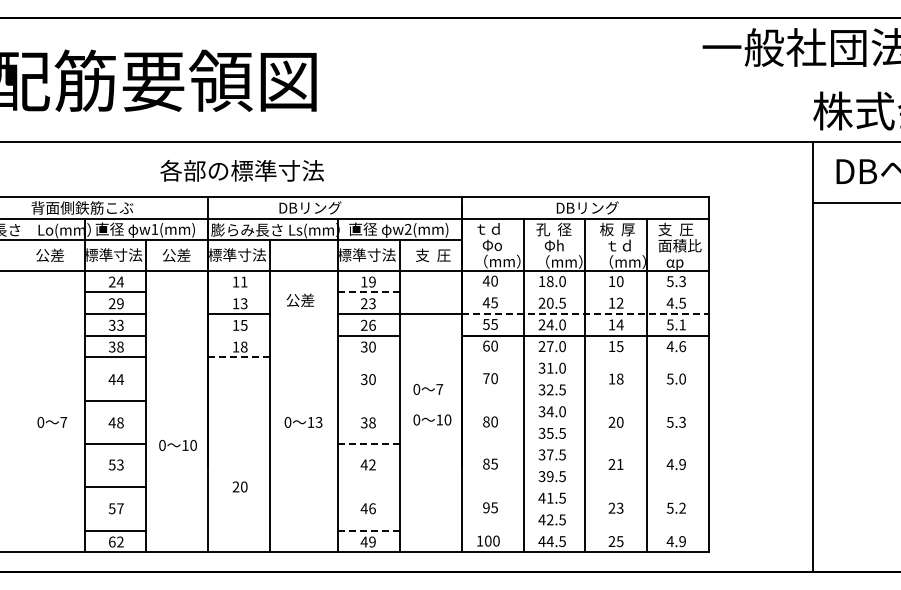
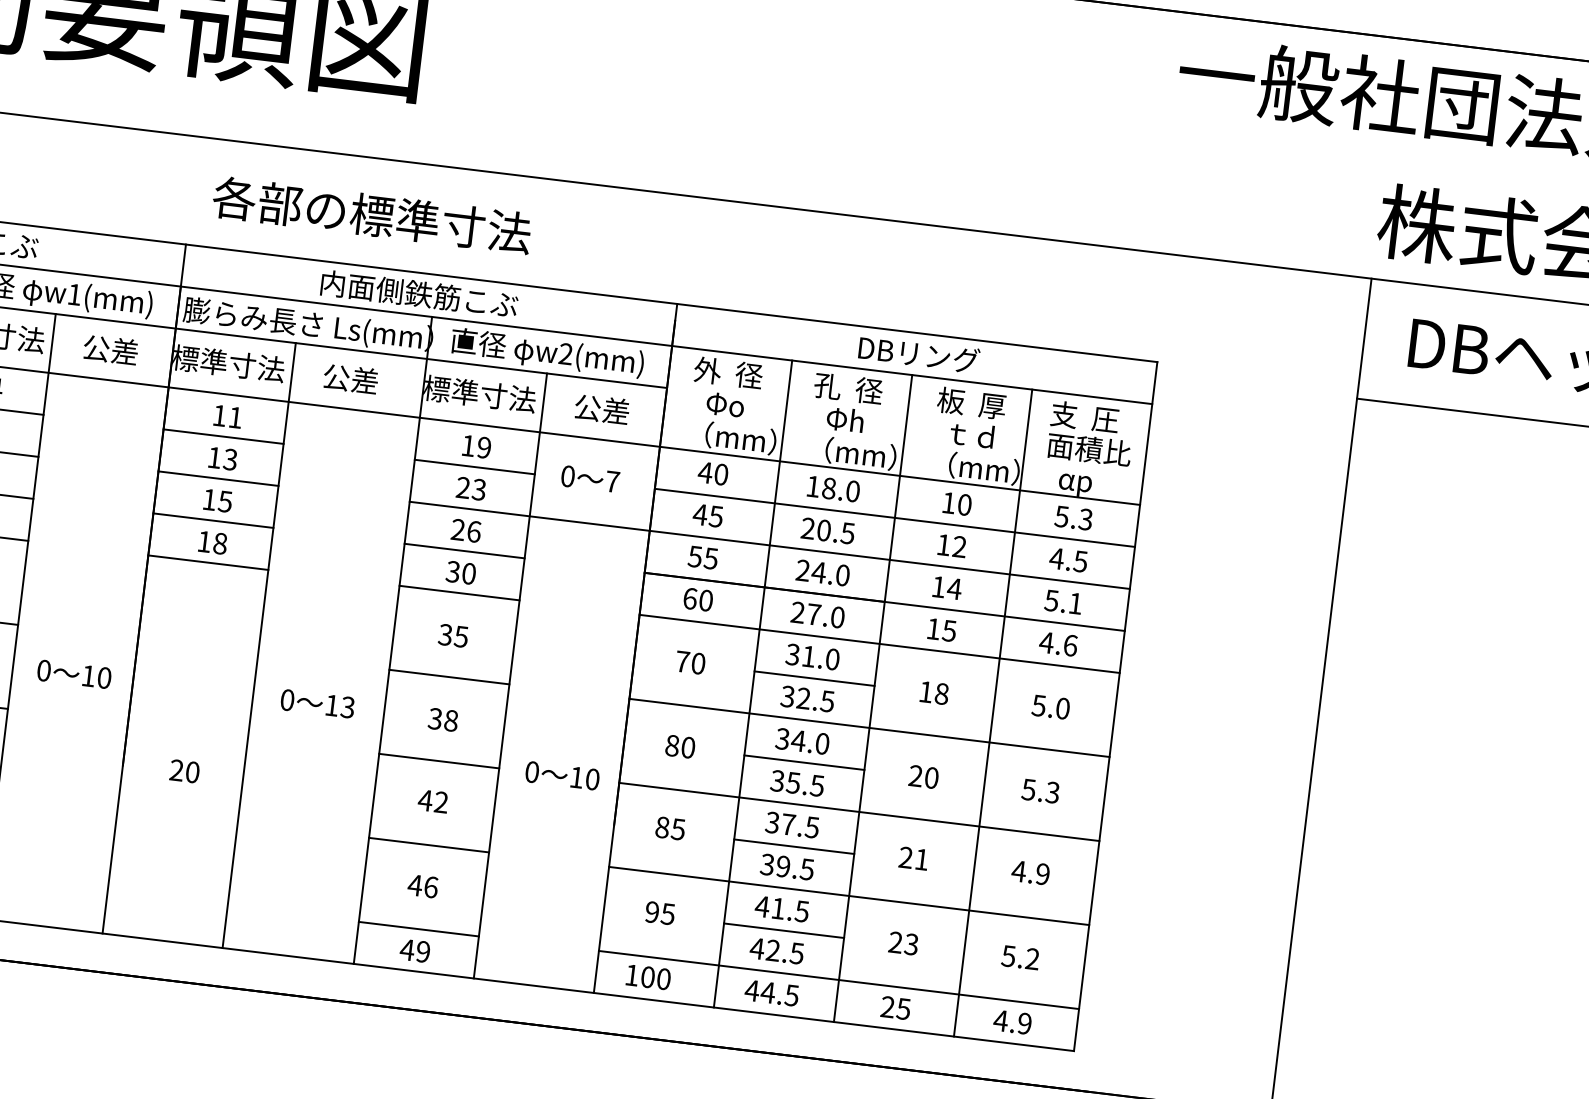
text: (241, 170) -> (370, 214), moved
text: (329, 207) -> (418, 293), DBリング -> 内面側鉄筋こぶ
text: (491, 228) -> (727, 371), ｔｄ -> 外  径
text: (433, 254) -> (609, 408), 支  圧 -> 公差
line: (239, 292) -> (223, 436), added
line: (368, 292) -> (474, 467), dashed -> solid
line: (585, 292) -> (894, 517), added
text: (300, 299) -> (351, 377), moved
line: (585, 314) -> (889, 560), dashed -> solid
line: (239, 335) -> (213, 520), added
line: (239, 357) -> (208, 562), dashed -> solid
line: (368, 357) -> (458, 593), added
line: (585, 357) -> (879, 644), added
text: (372, 379) -> (461, 636), 30 -> 35
line: (554, 379) -> (814, 679), added
text: (428, 389) -> (590, 479), moved
line: (368, 400) -> (448, 676), added
line: (585, 400) -> (869, 727), added
text: (432, 419) -> (562, 774), moved
line: (554, 422) -> (804, 762), added
line: (368, 444) -> (438, 761), dashed -> solid
line: (585, 444) -> (859, 812), added
text: (177, 445) -> (73, 674), moved
line: (554, 465) -> (794, 846), added
text: (239, 486) -> (183, 770), moved
line: (368, 487) -> (428, 845), added
line: (585, 487) -> (849, 896), added
line: (554, 509) -> (783, 931), added
line: (368, 530) -> (418, 928), dashed -> solid
line: (585, 530) -> (839, 979), added

